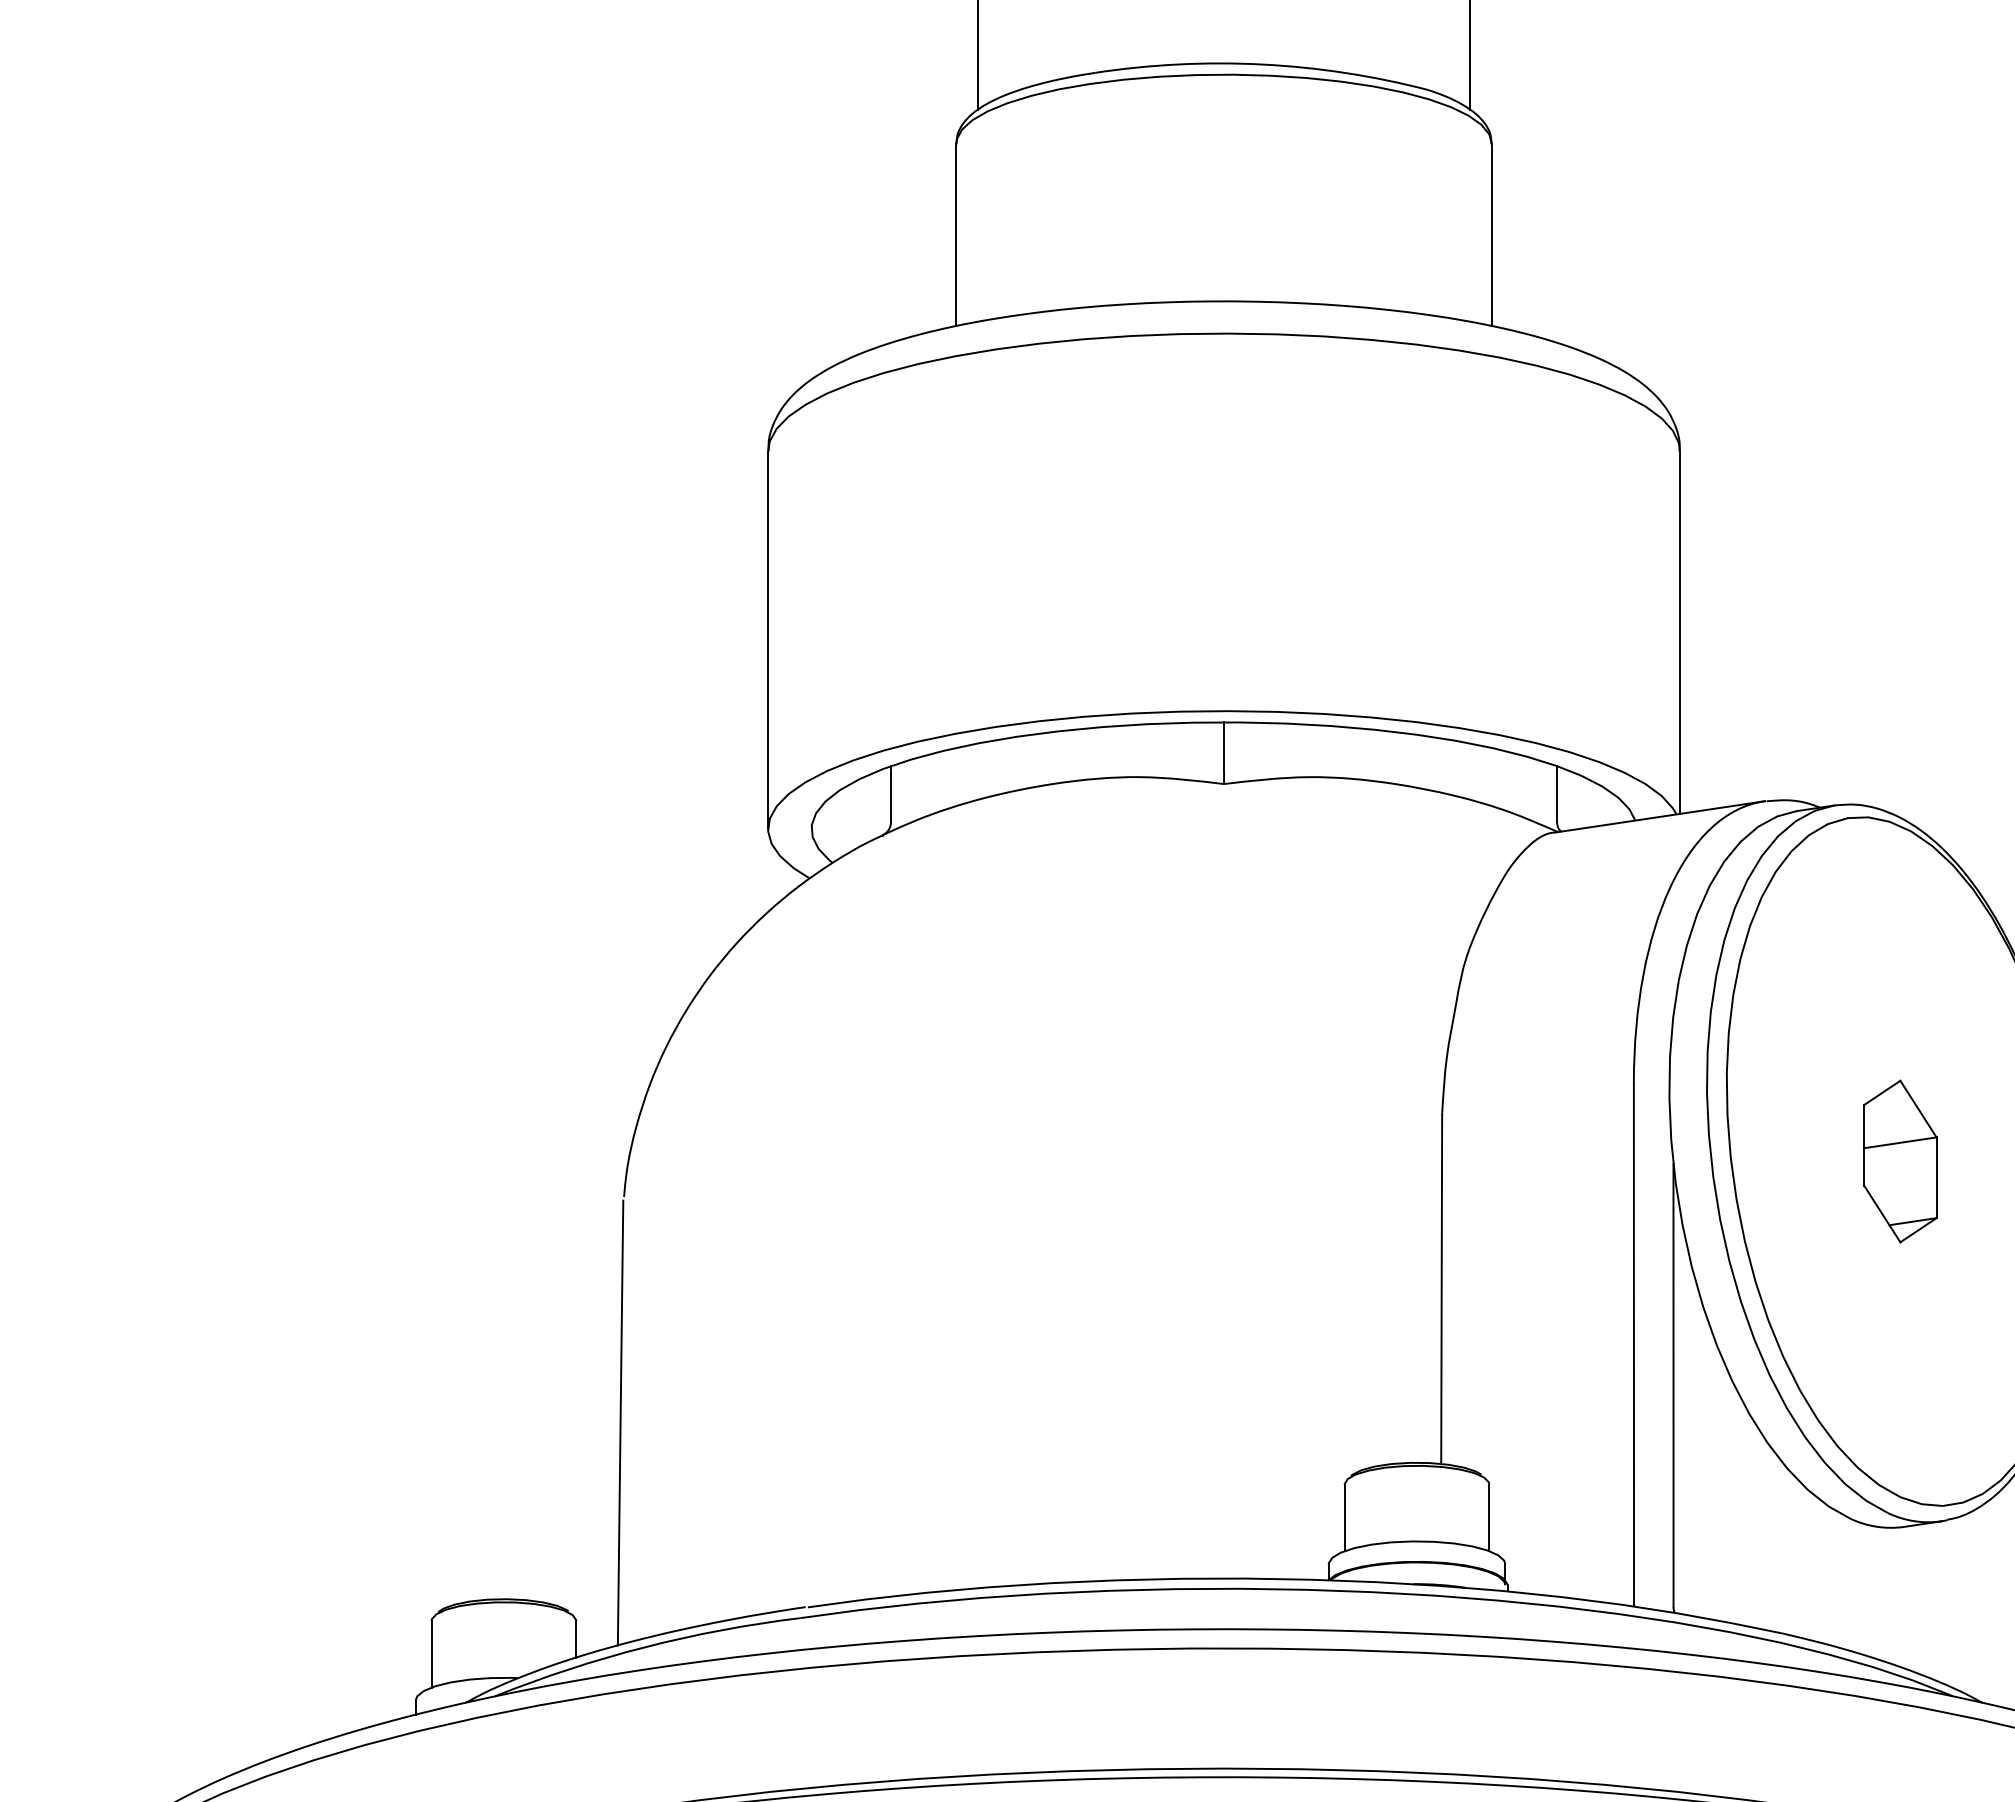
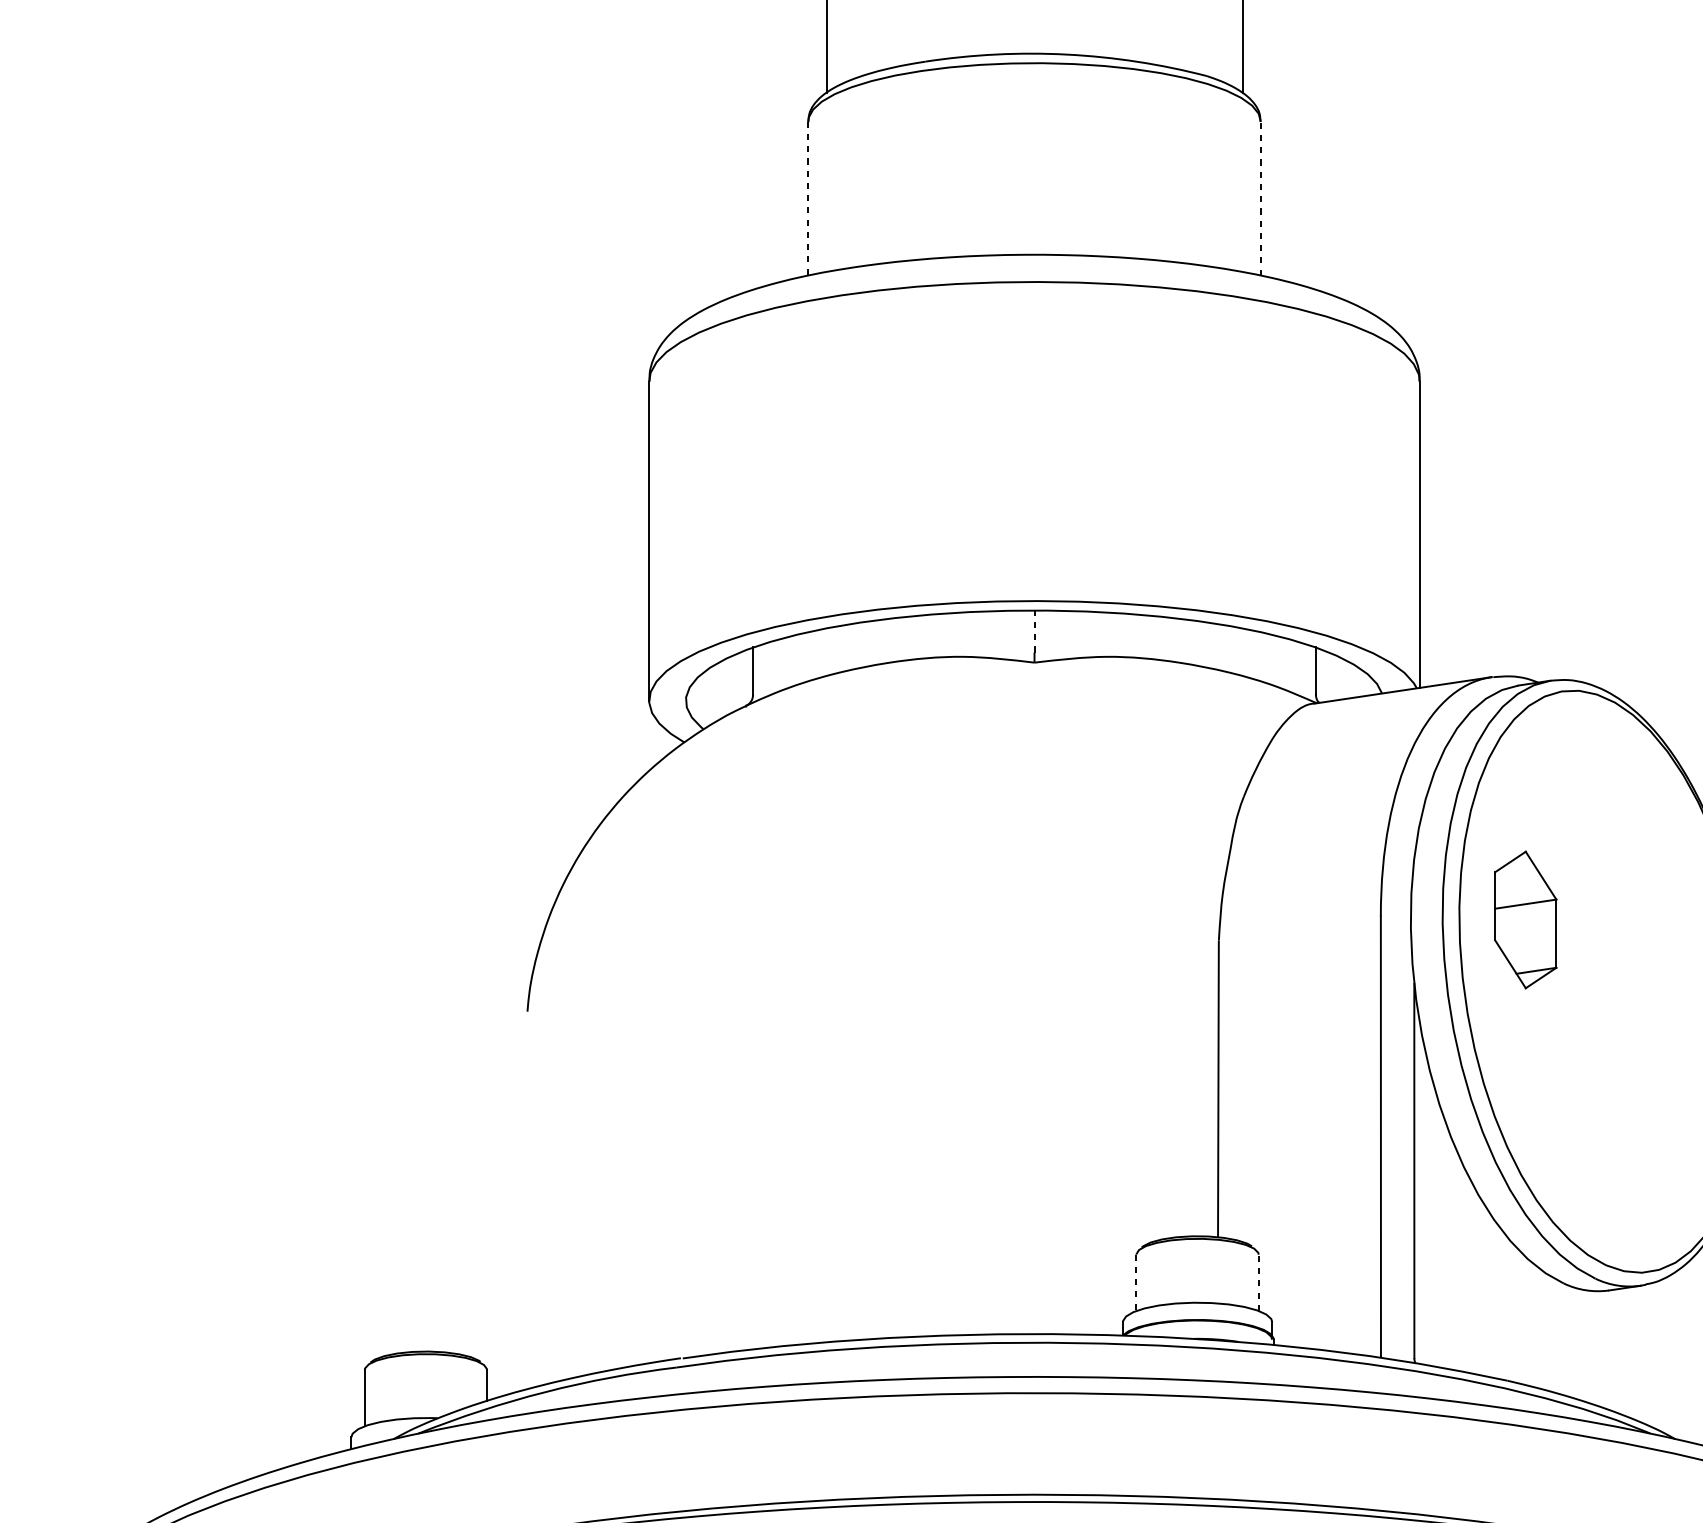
line: (1491, 234) -> (1260, 198), solid -> dashed
line: (956, 235) -> (808, 199), solid -> dashed
line: (1224, 747) -> (1034, 631), solid -> dashed
part: (1900, 1161) -> (1525, 919), moved
line: (620, 1422) -> (524, 1202), removed
line: (1489, 1517) -> (1258, 1282), solid -> dashed
line: (1344, 1518) -> (1136, 1283), solid -> dashed

